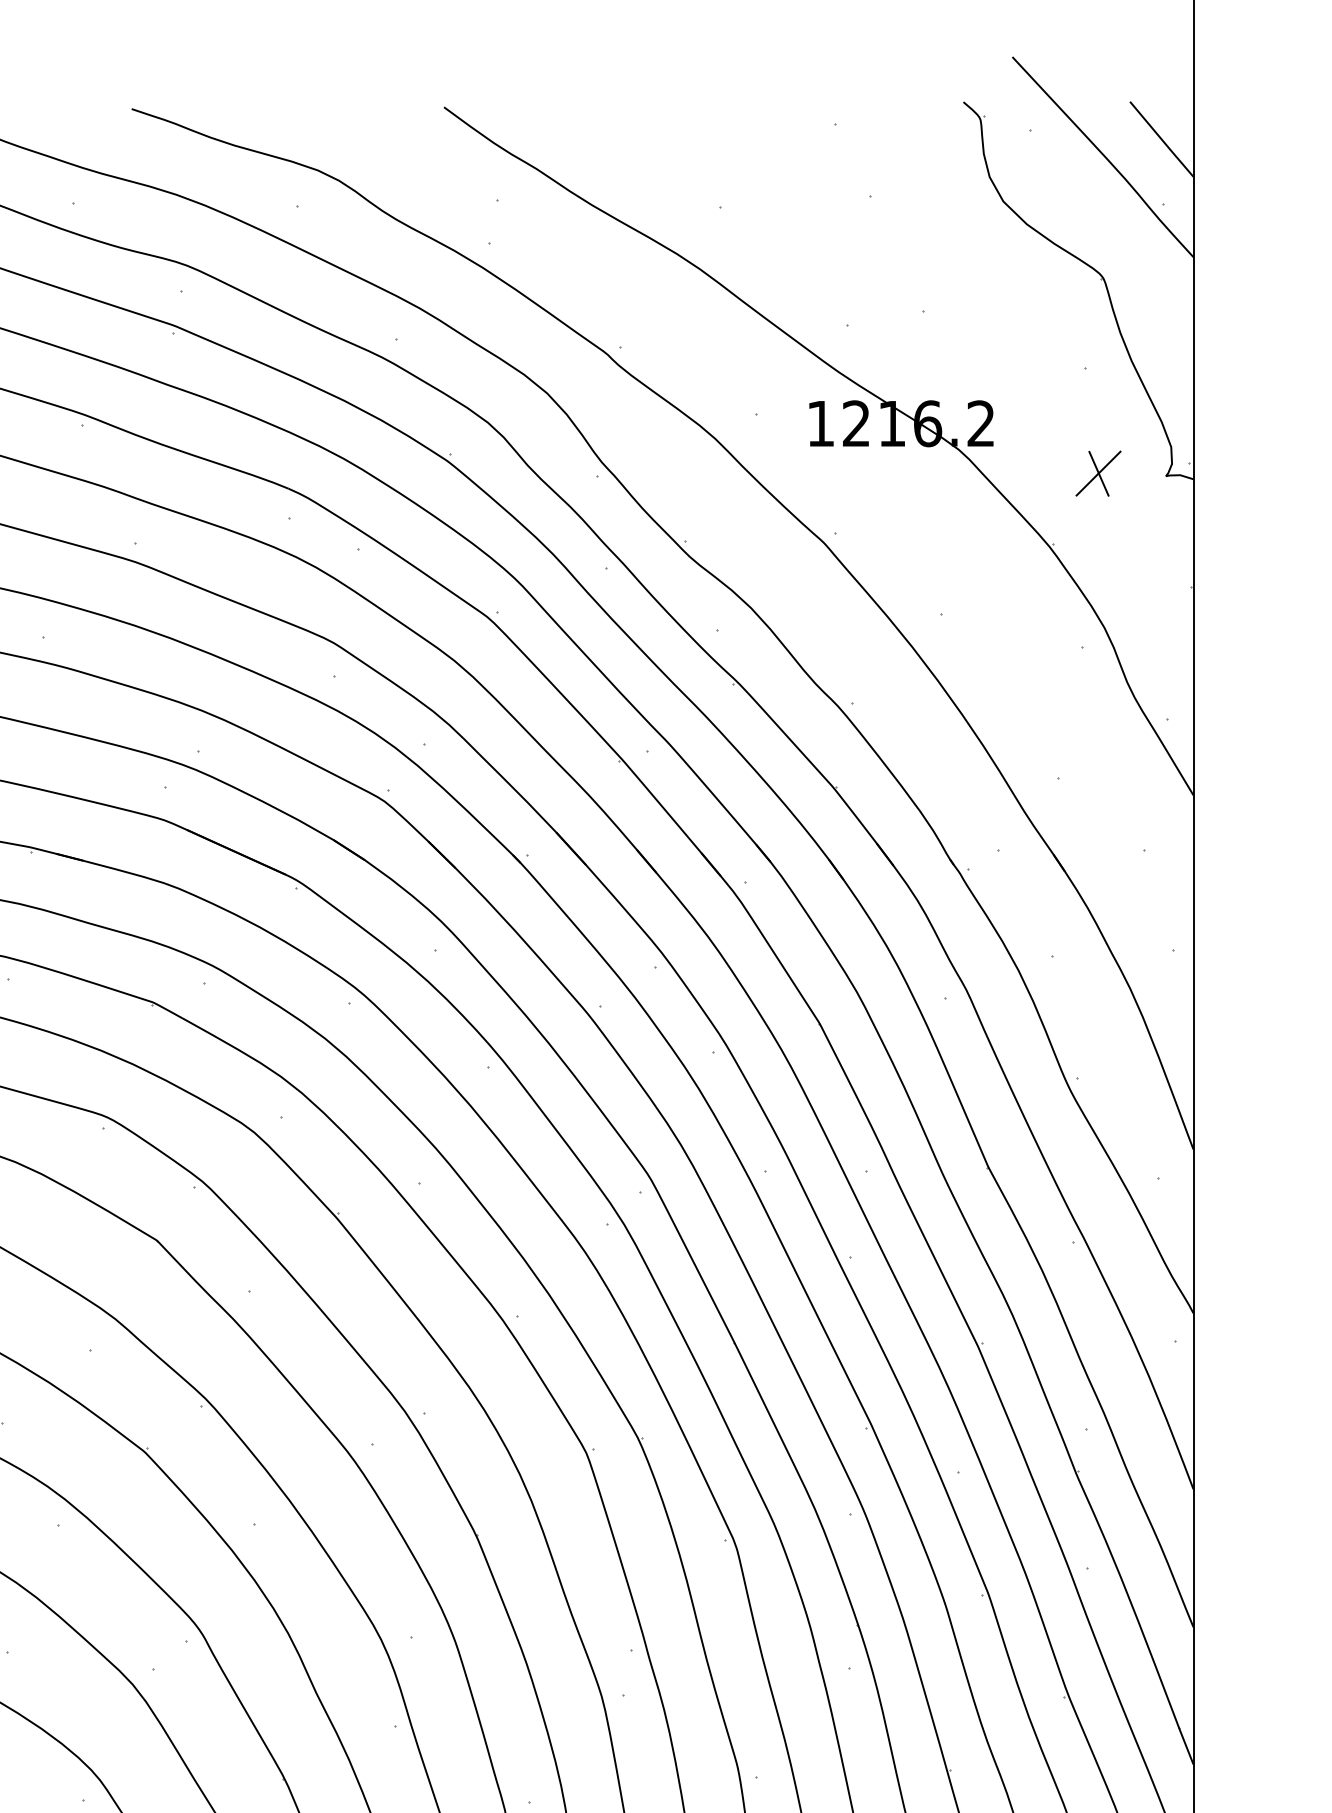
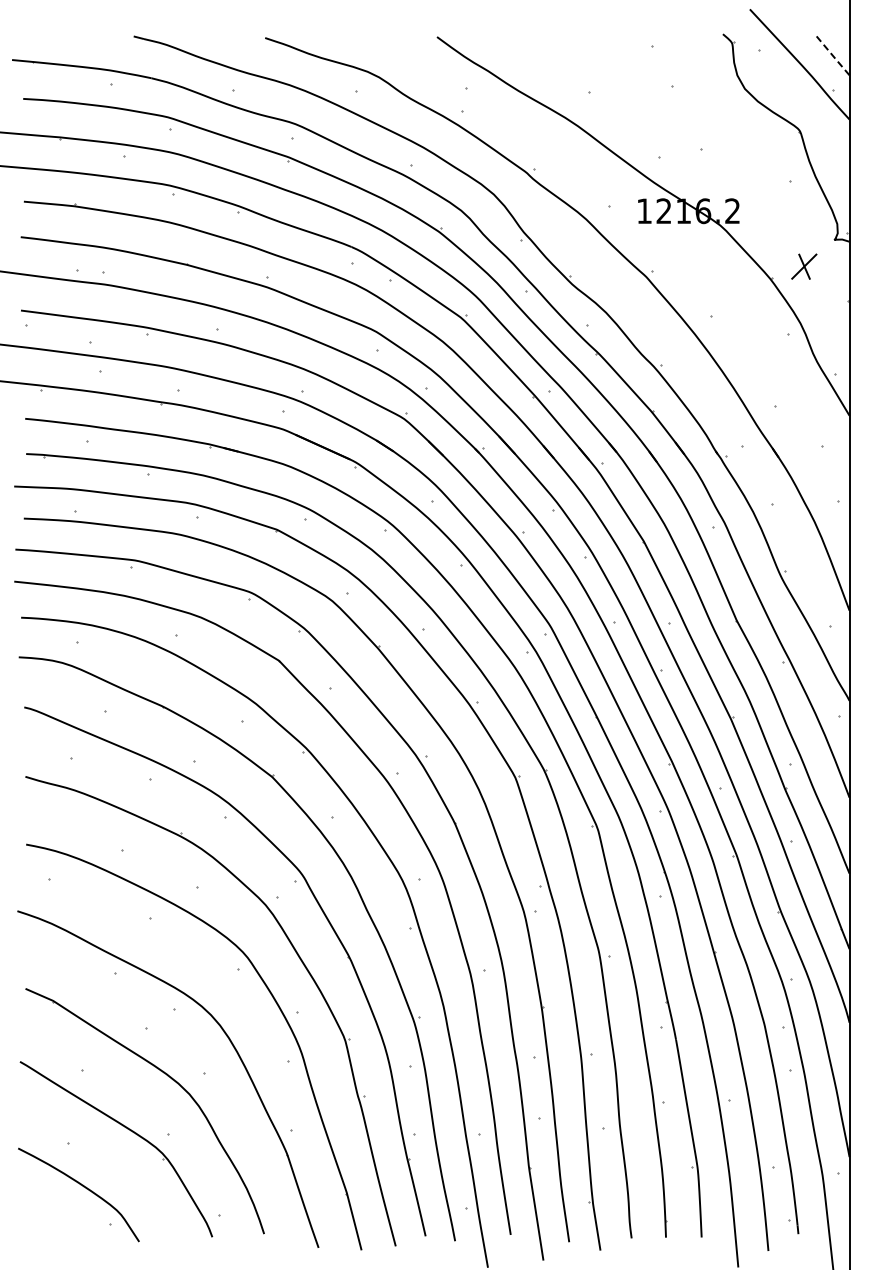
line: (1162, 139) -> (832, 54), solid -> dashed
part: (1098, 473) -> (804, 266), moved

